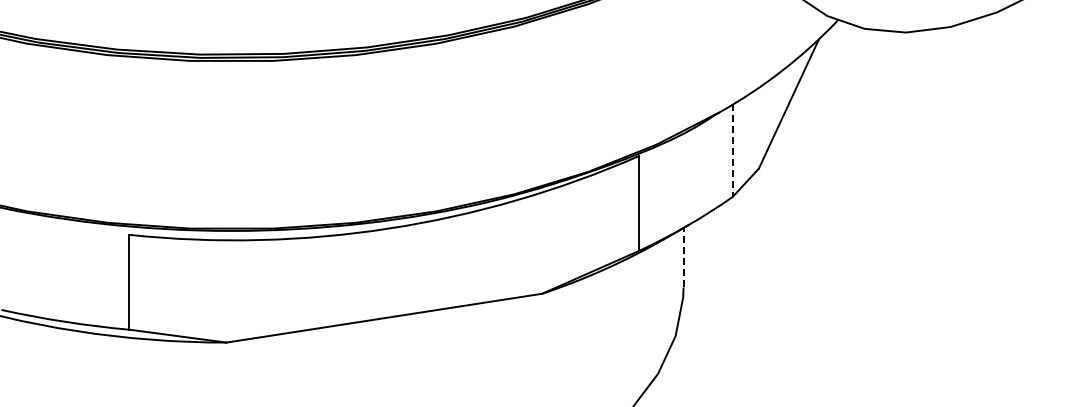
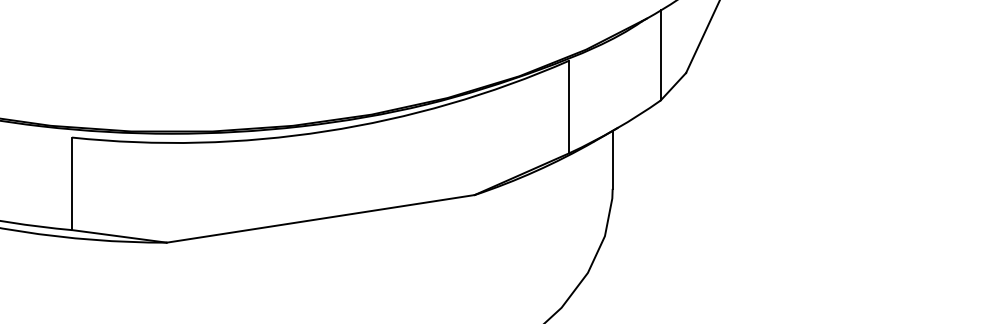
line: (732, 151) -> (660, 56), dashed -> solid
line: (683, 257) -> (612, 159), dashed -> solid

